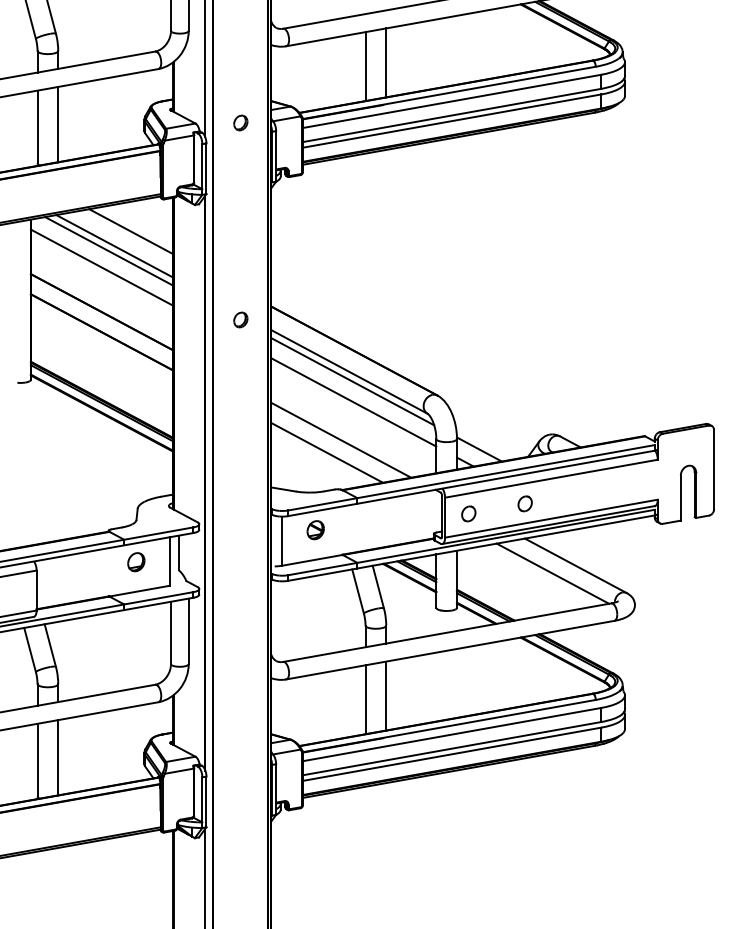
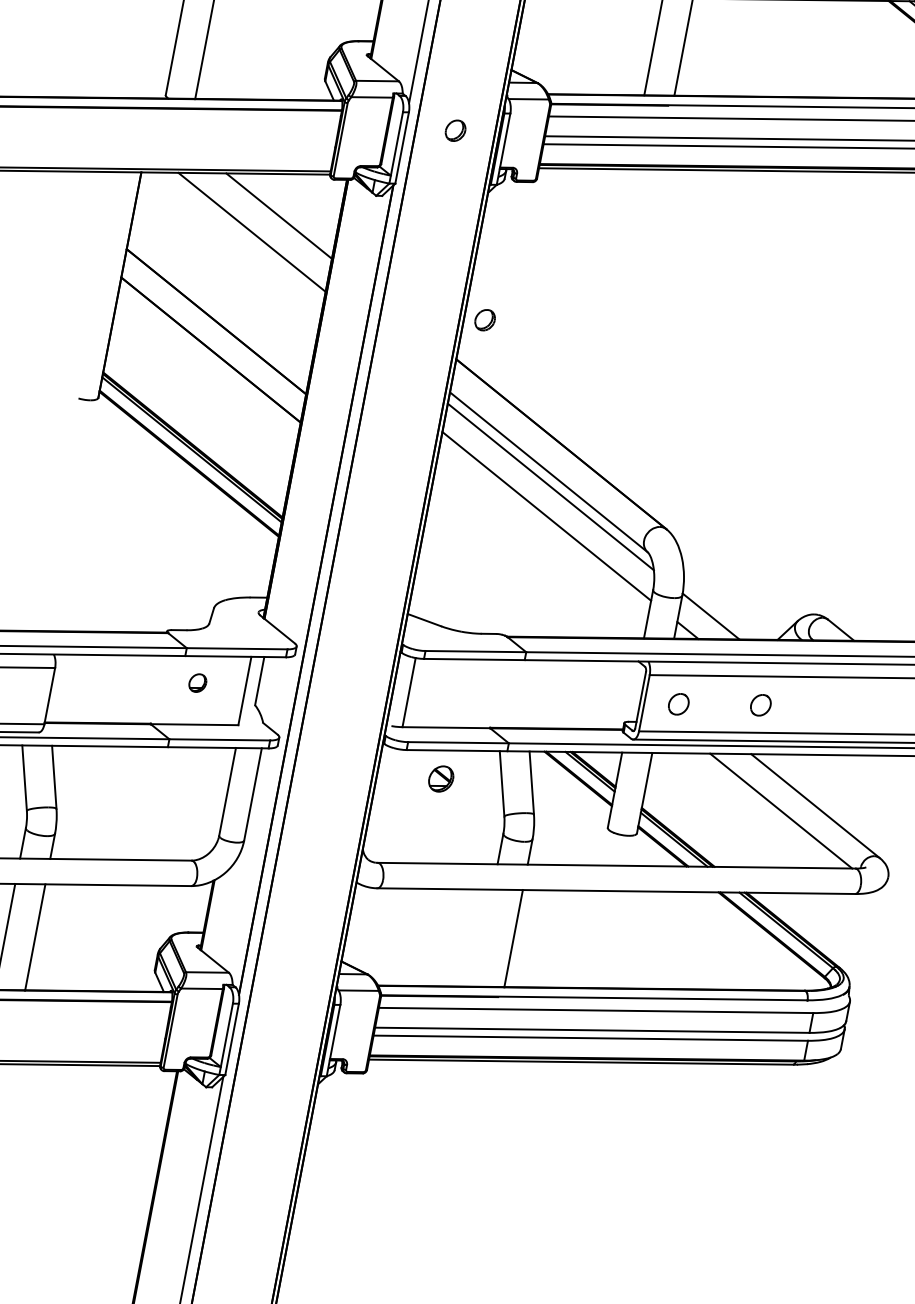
part: (240, 122) -> (455, 129), moved
line: (108, 251) -> (242, 238), removed
line: (101, 267) -> (227, 258), removed
part: (240, 319) -> (484, 319), moved
line: (341, 439) -> (519, 565), removed
line: (326, 452) -> (494, 579), removed
part: (315, 530) -> (440, 779), moved
part: (136, 562) -> (197, 683), size x0.7
line: (365, 699) -> (483, 937), removed

